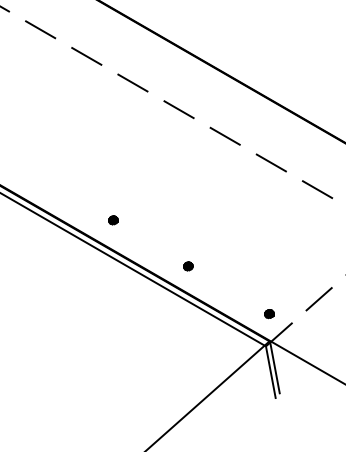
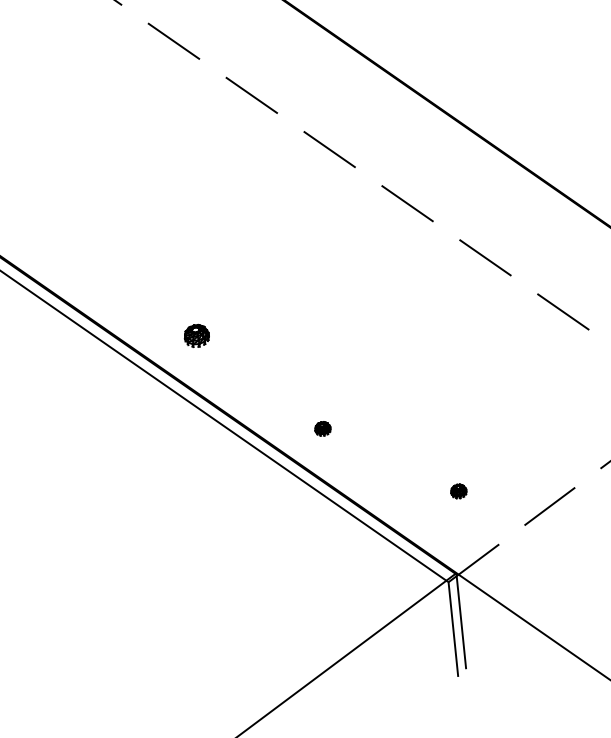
part: (113, 220) -> (196, 336), size x1.6
part: (269, 314) -> (458, 492), moved

